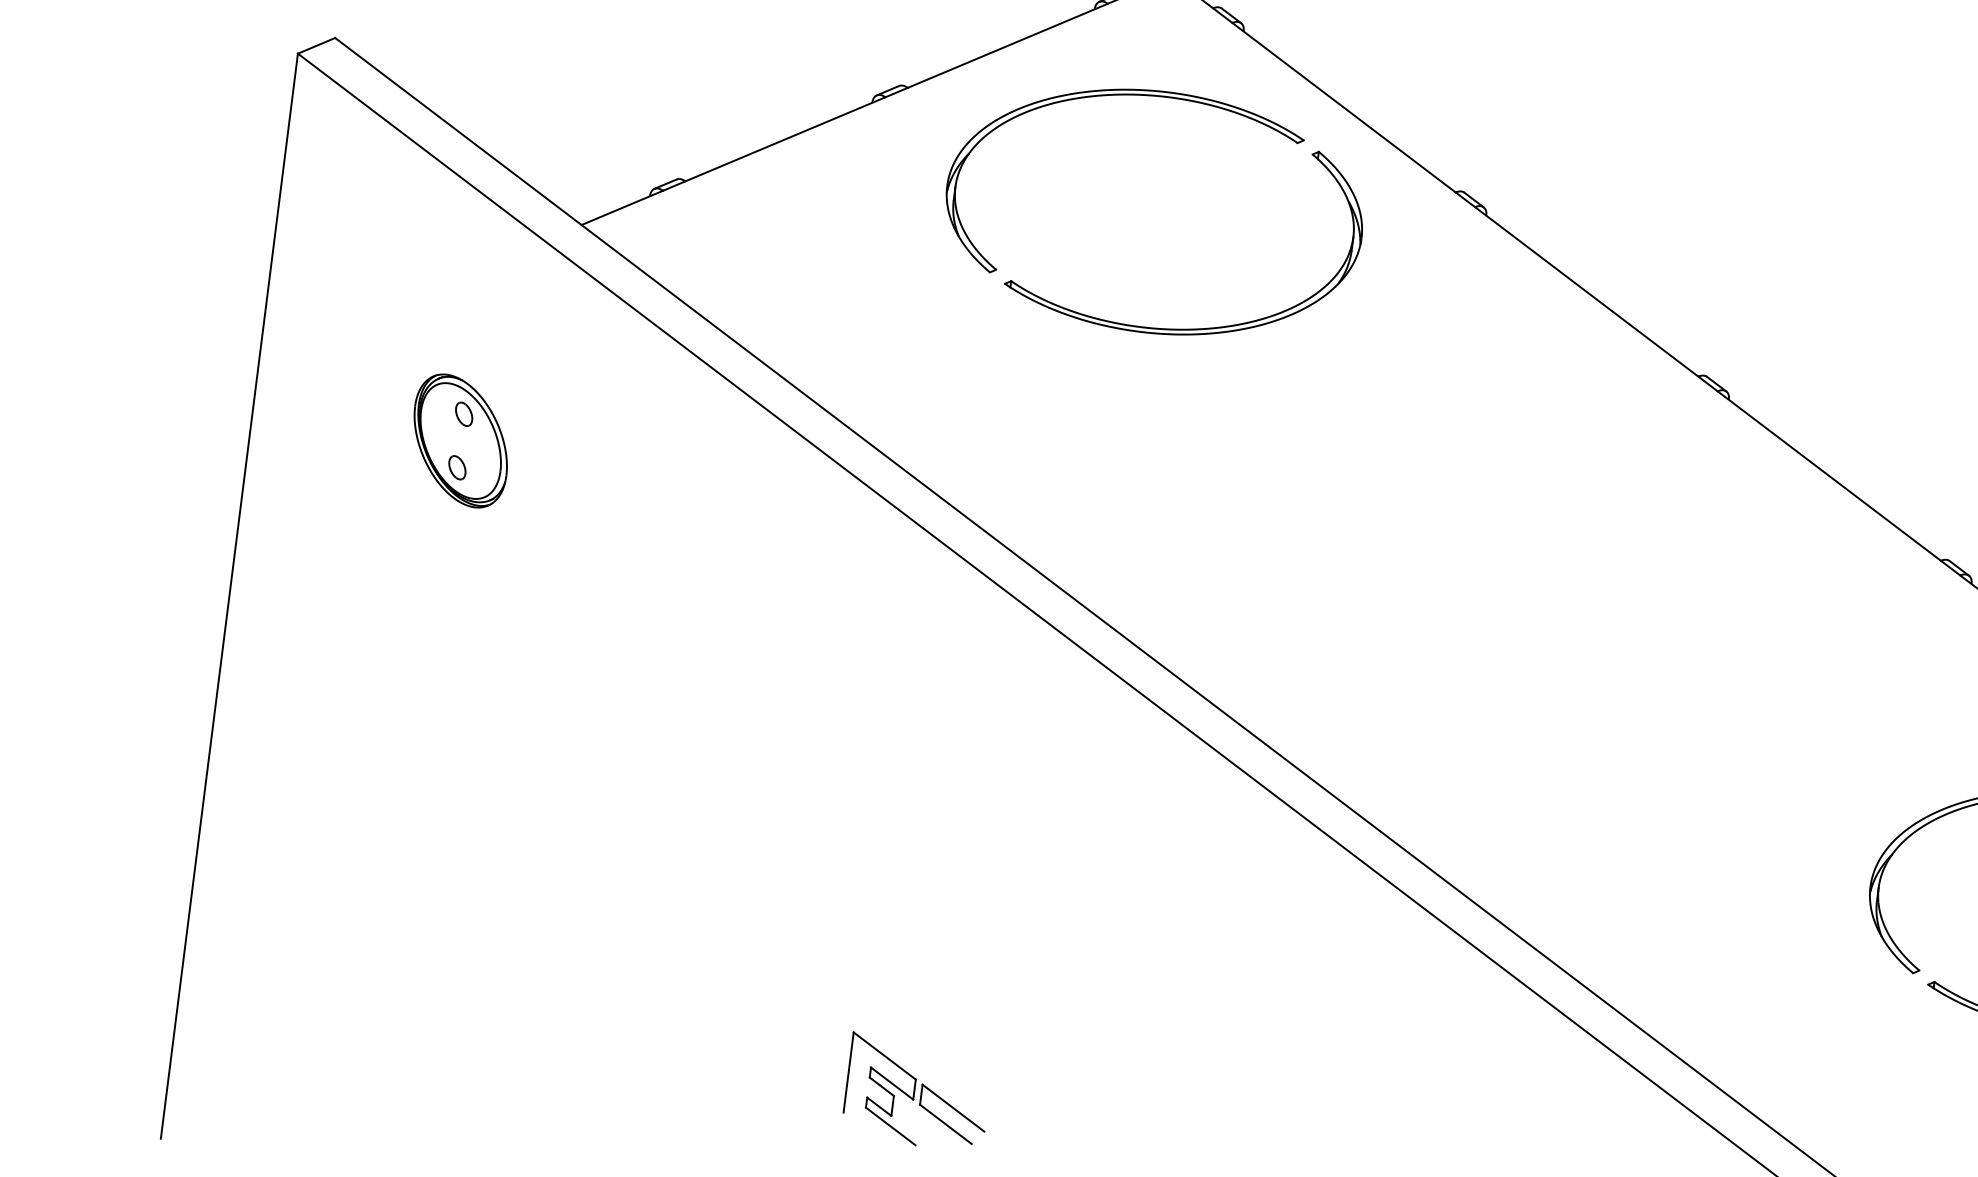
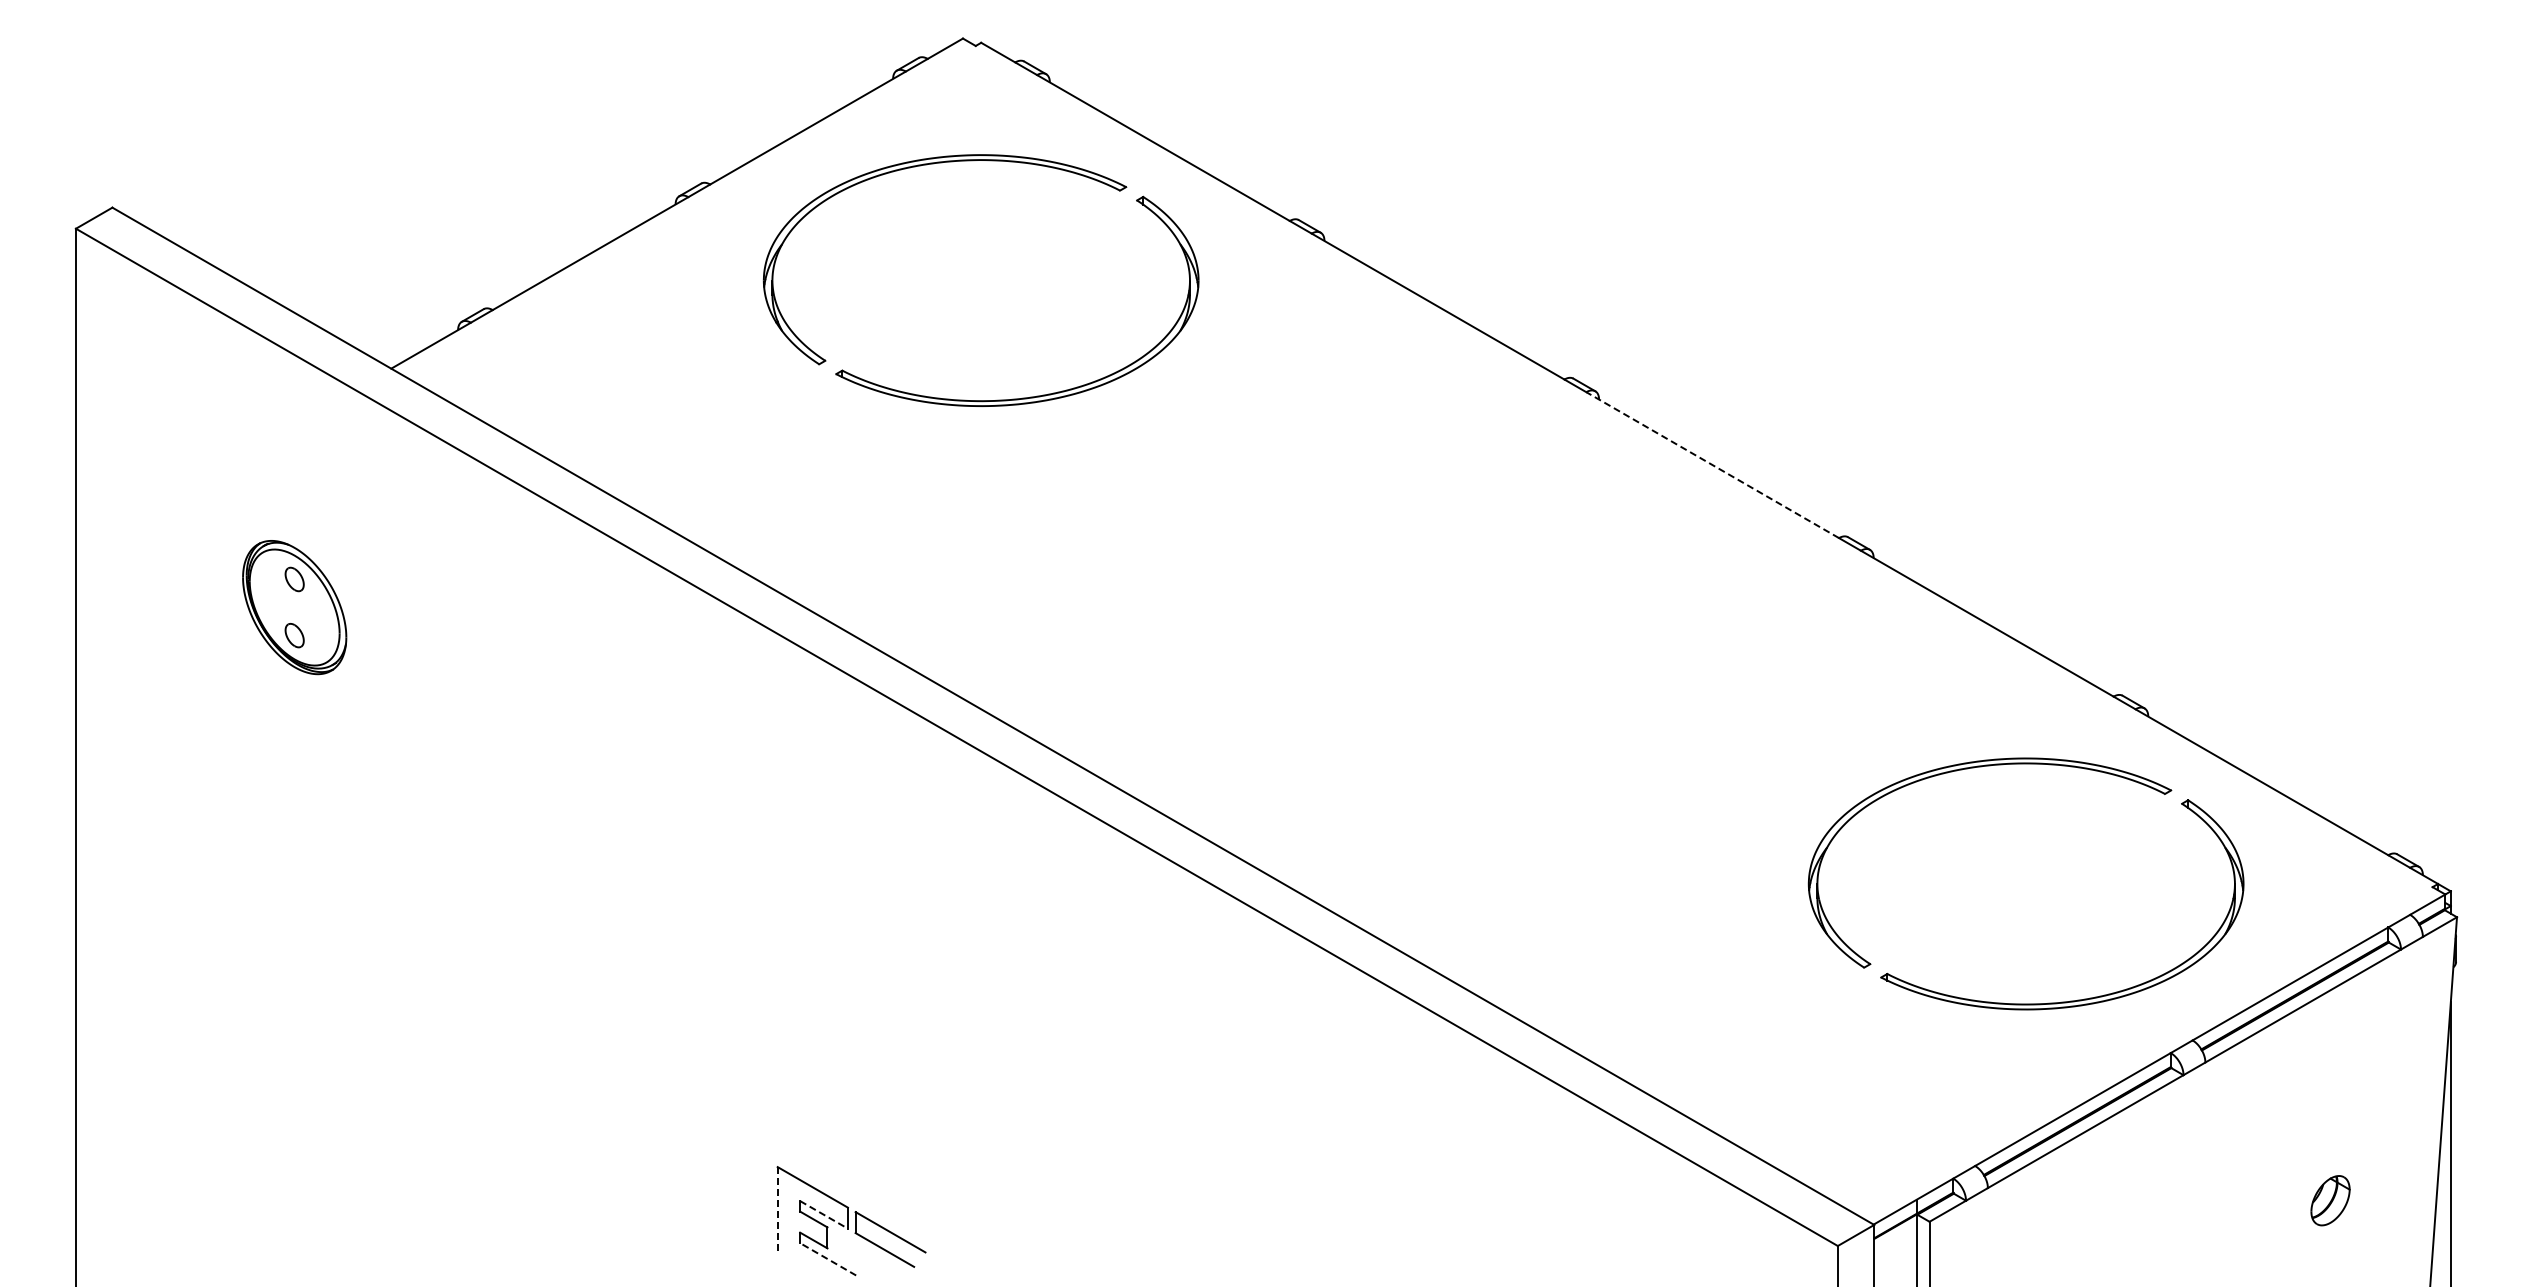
line: (1829, 476) -> (1712, 465), solid -> dashed
line: (848, 1072) -> (777, 1209), solid -> dashed
line: (892, 1083) -> (824, 1214), solid -> dashed
line: (890, 1126) -> (827, 1259), solid -> dashed

